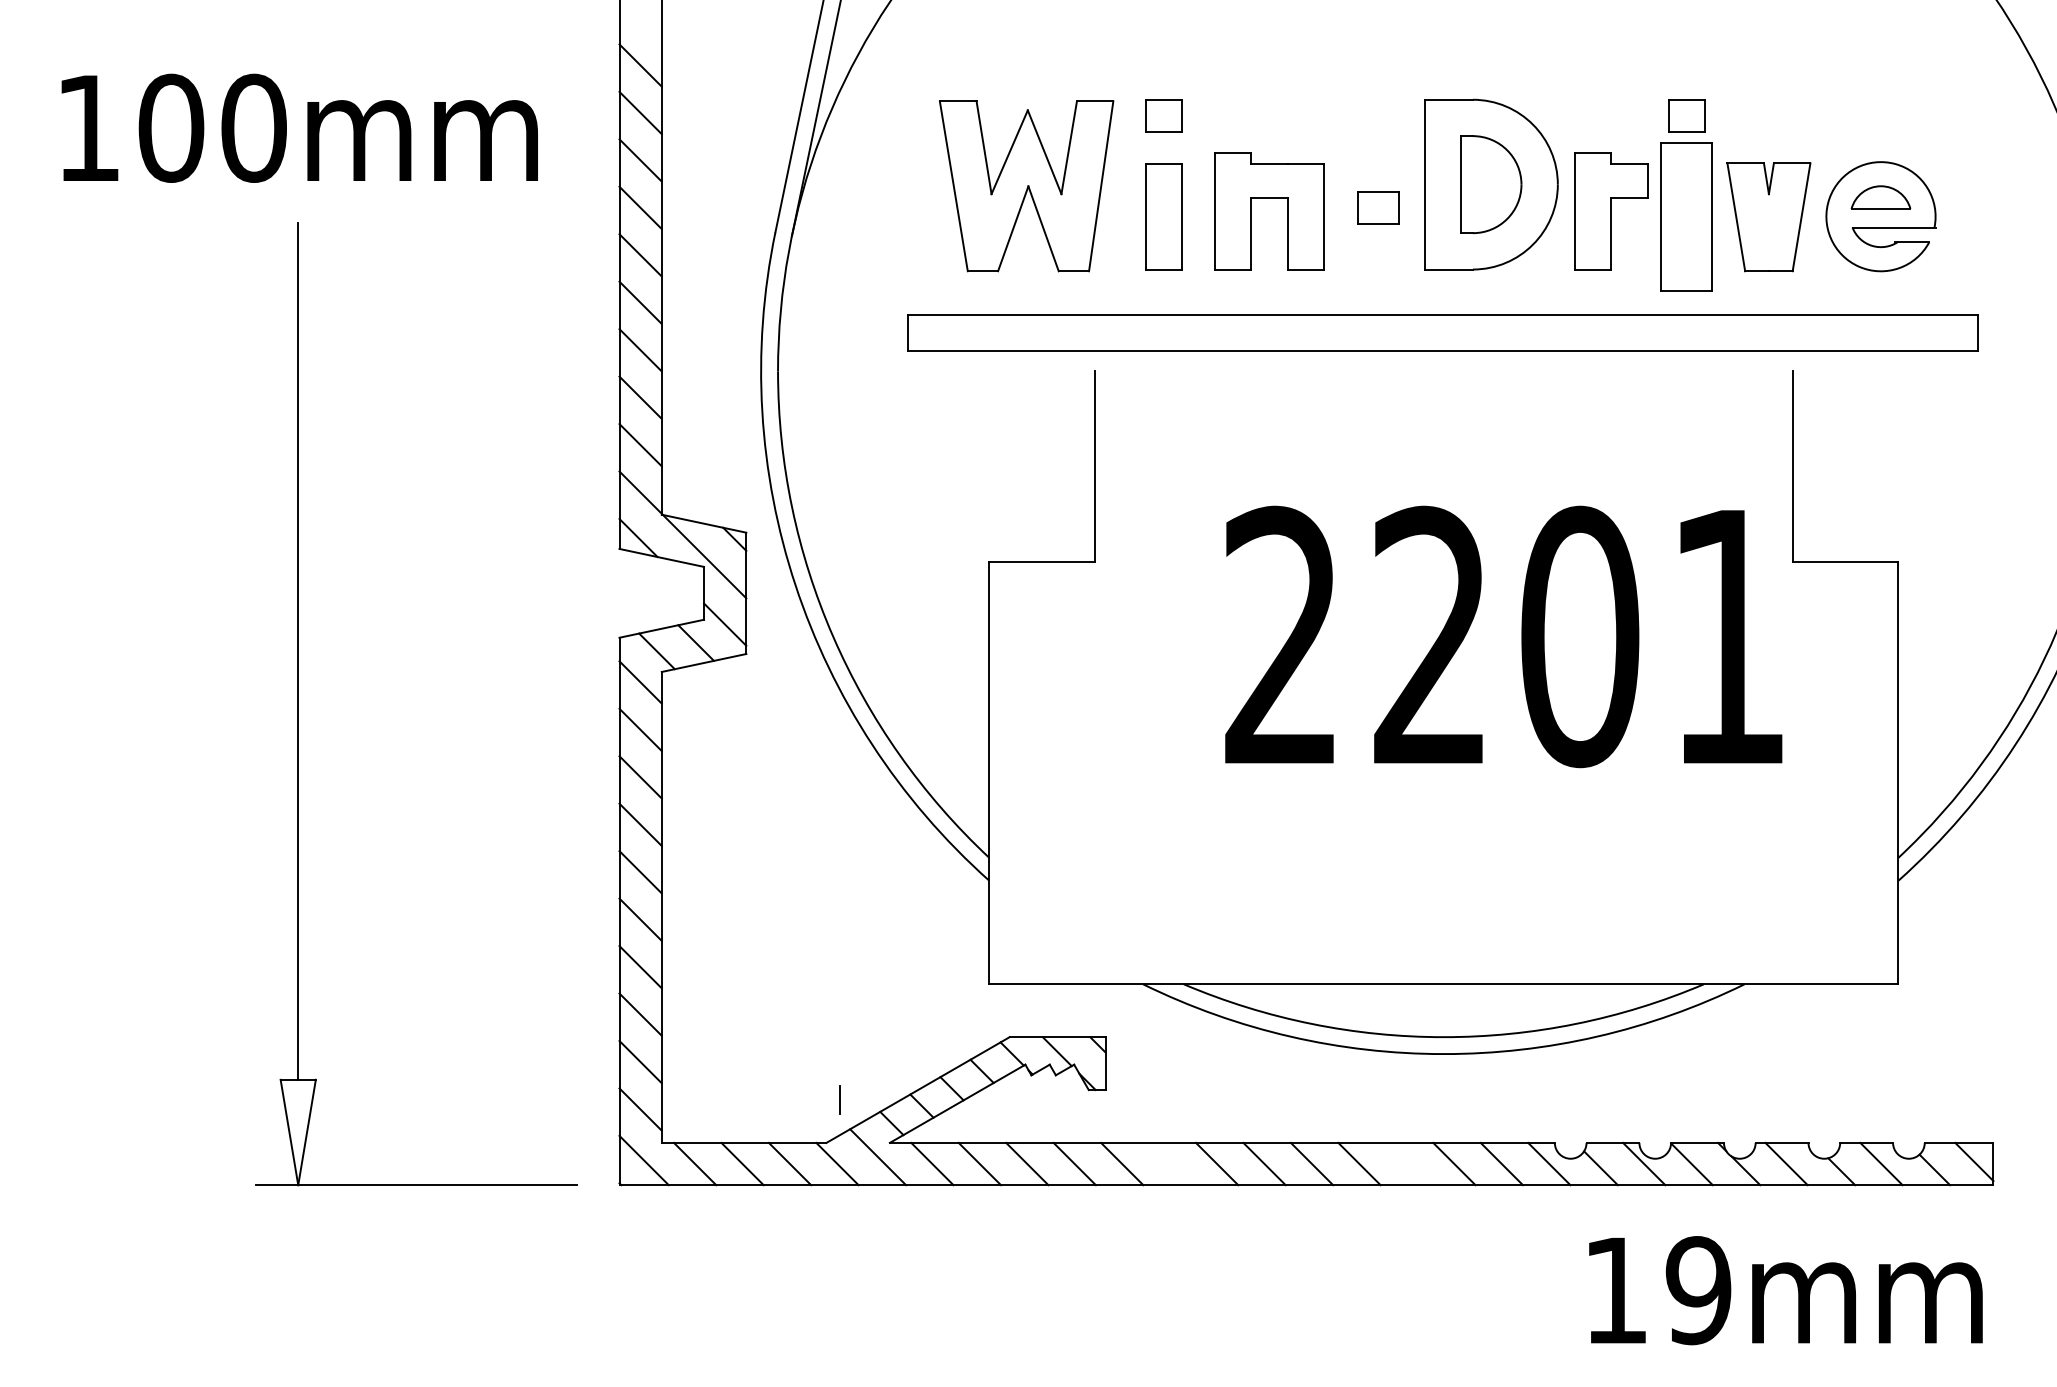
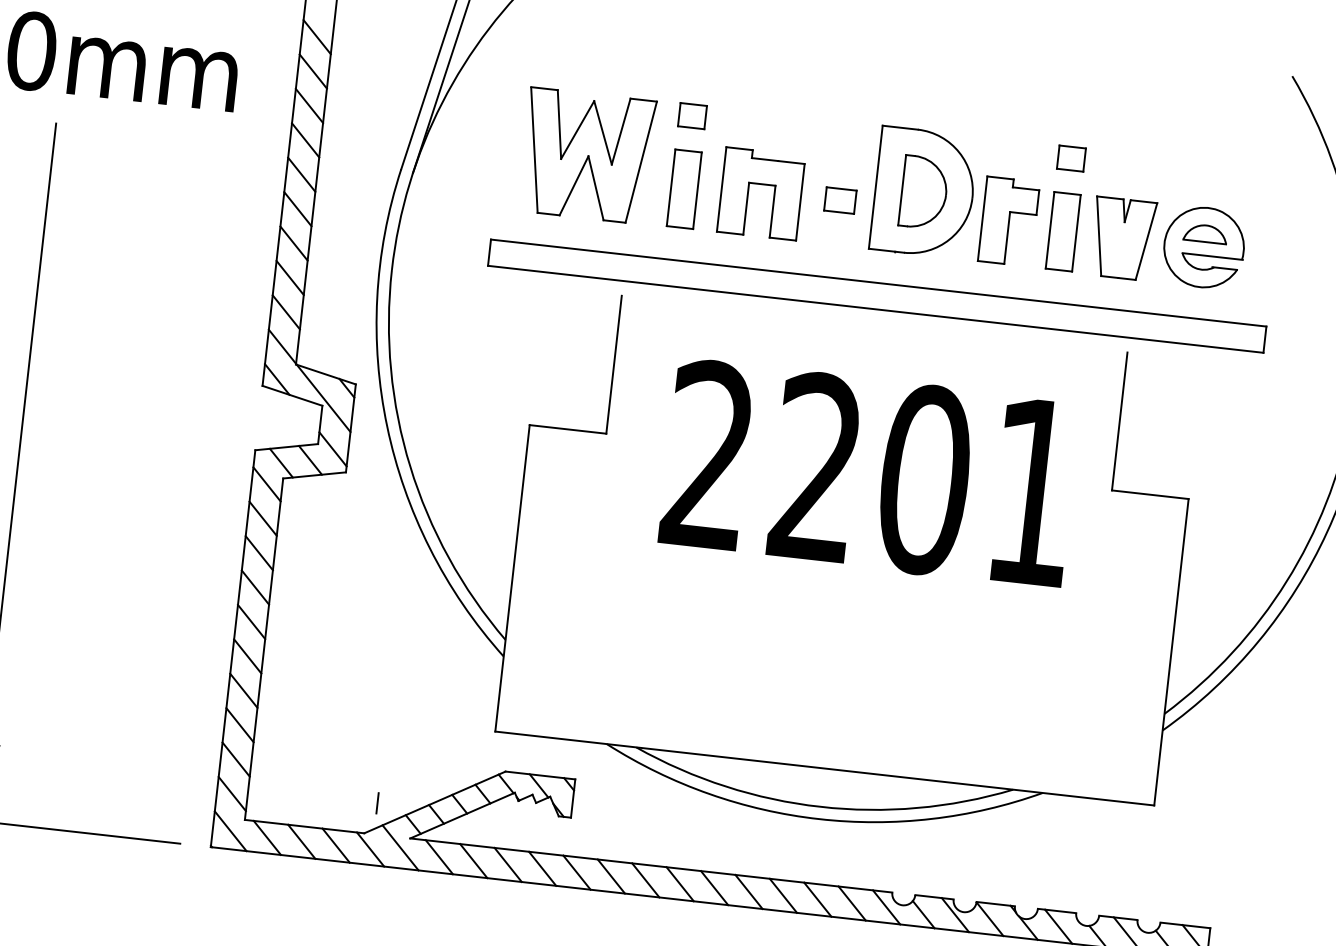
part: (1686, 216) -> (1063, 231), size x0.71
text: (1503, 636) -> (869, 473), moved
line: (1169, 1163) -> (611, 876), added
line: (1406, 1163) -> (783, 895), added

